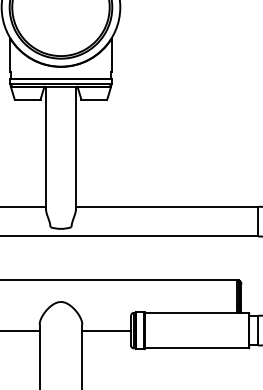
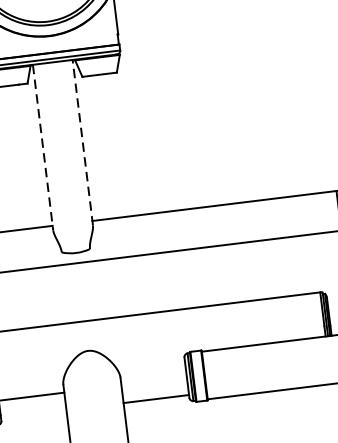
line: (46, 148) -> (43, 147), solid -> dashed
line: (75, 148) -> (82, 142), solid -> dashed
line: (106, 330) -> (155, 398), moved

